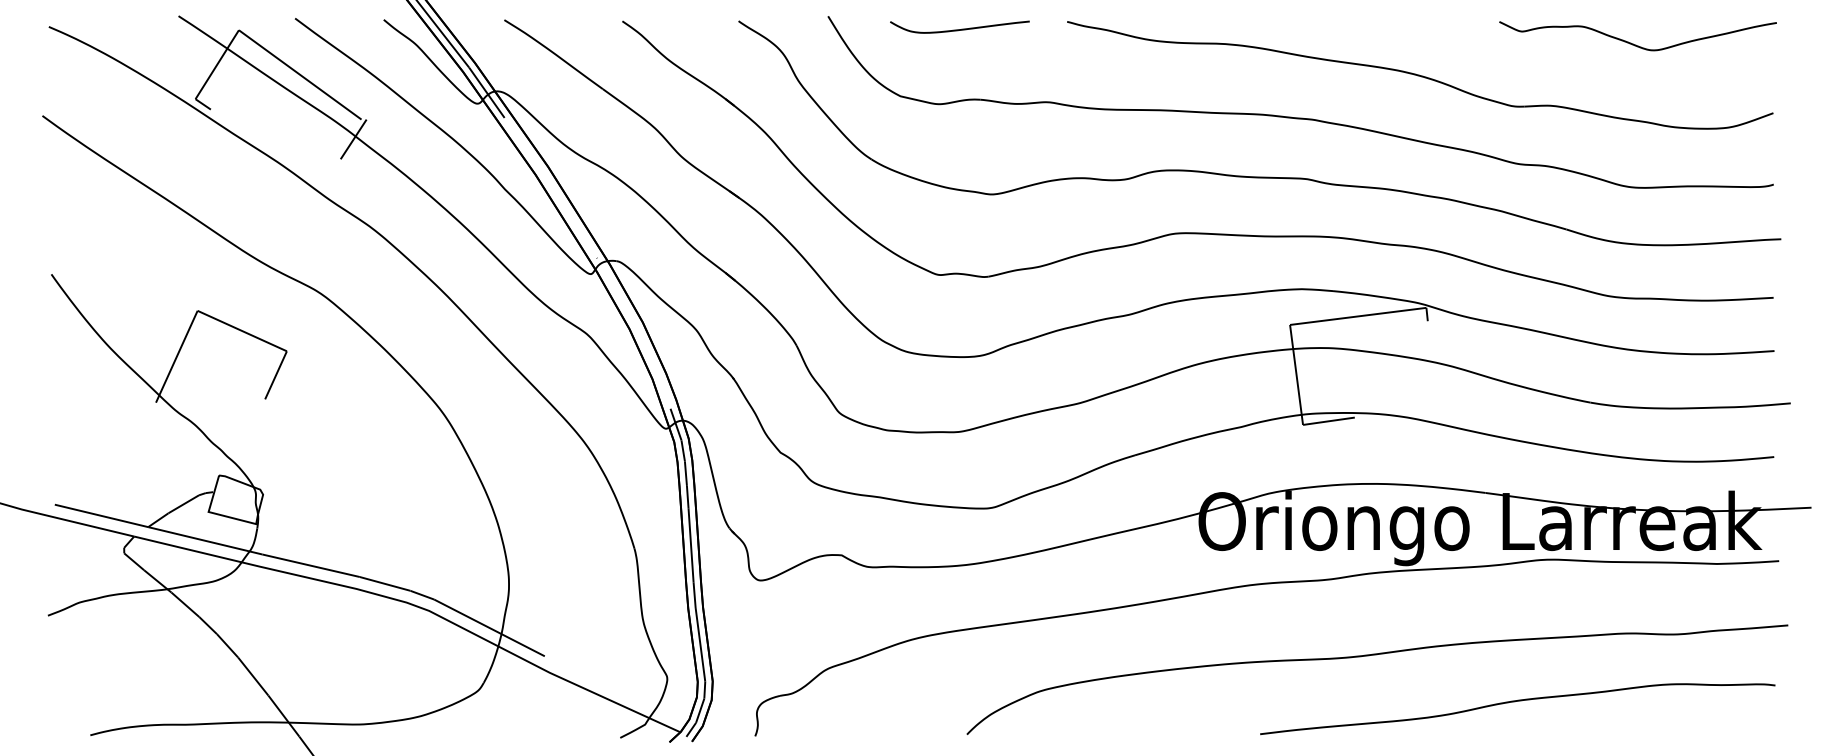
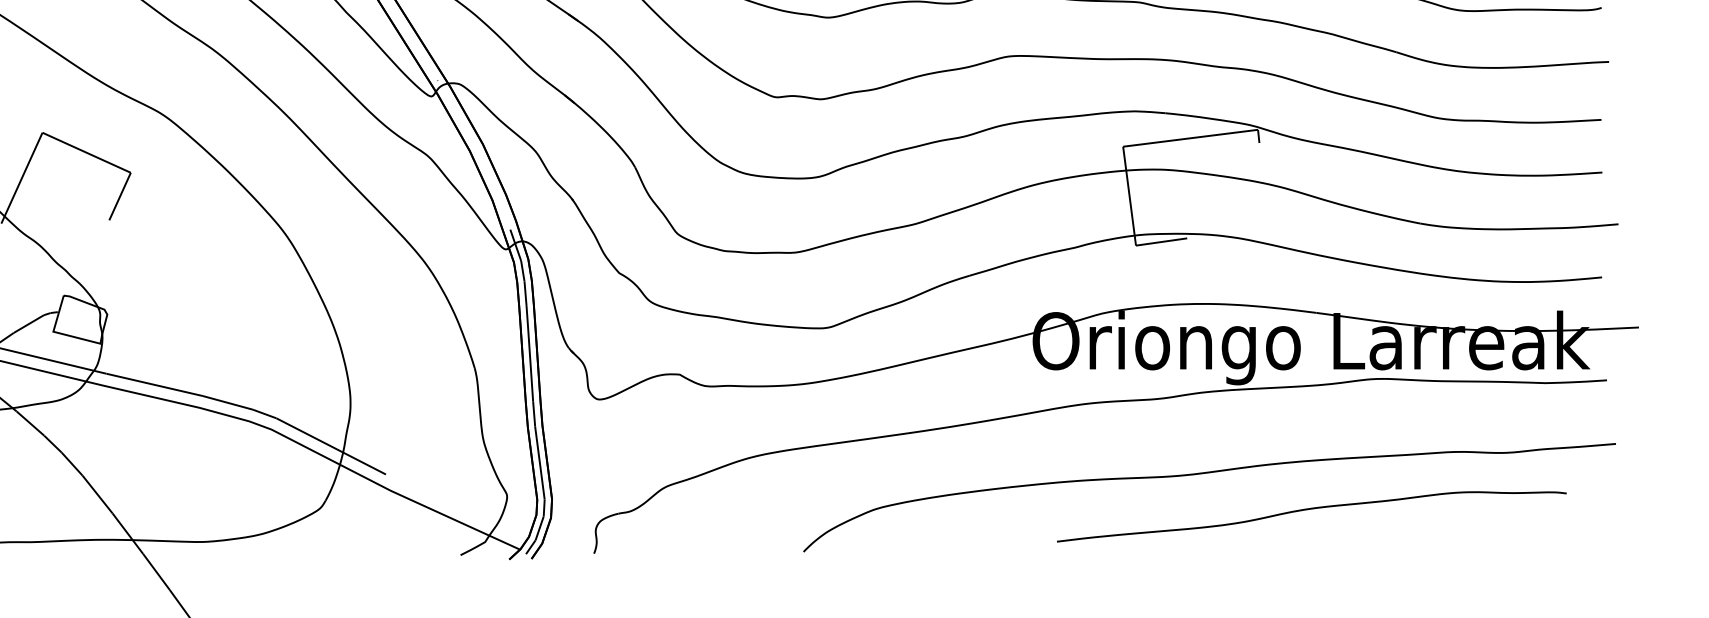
curve: (1515, 702) -> (1309, 510), moved

